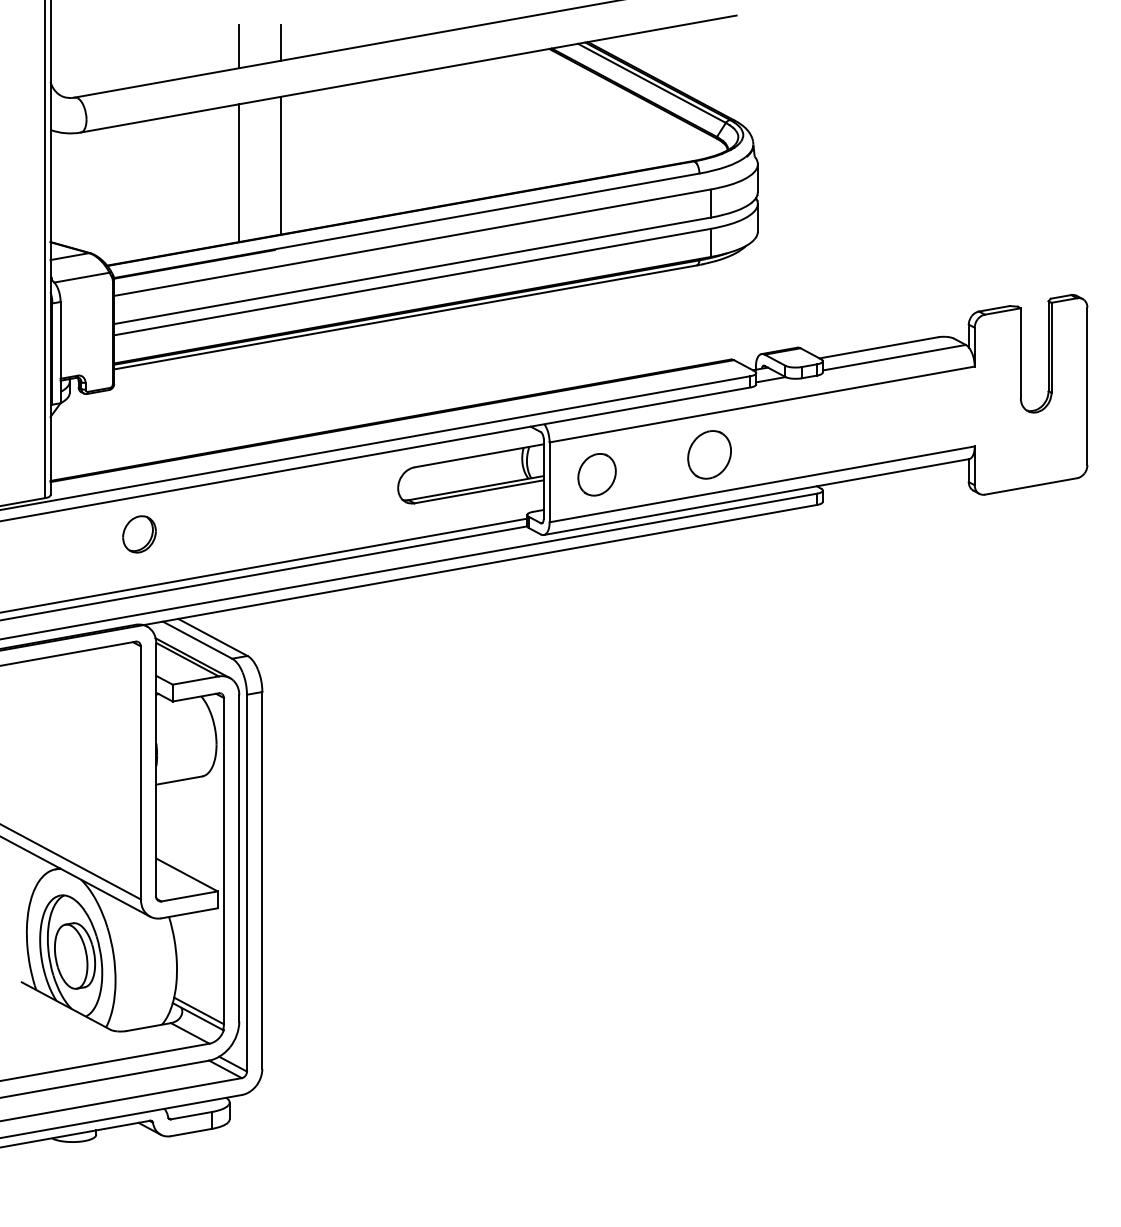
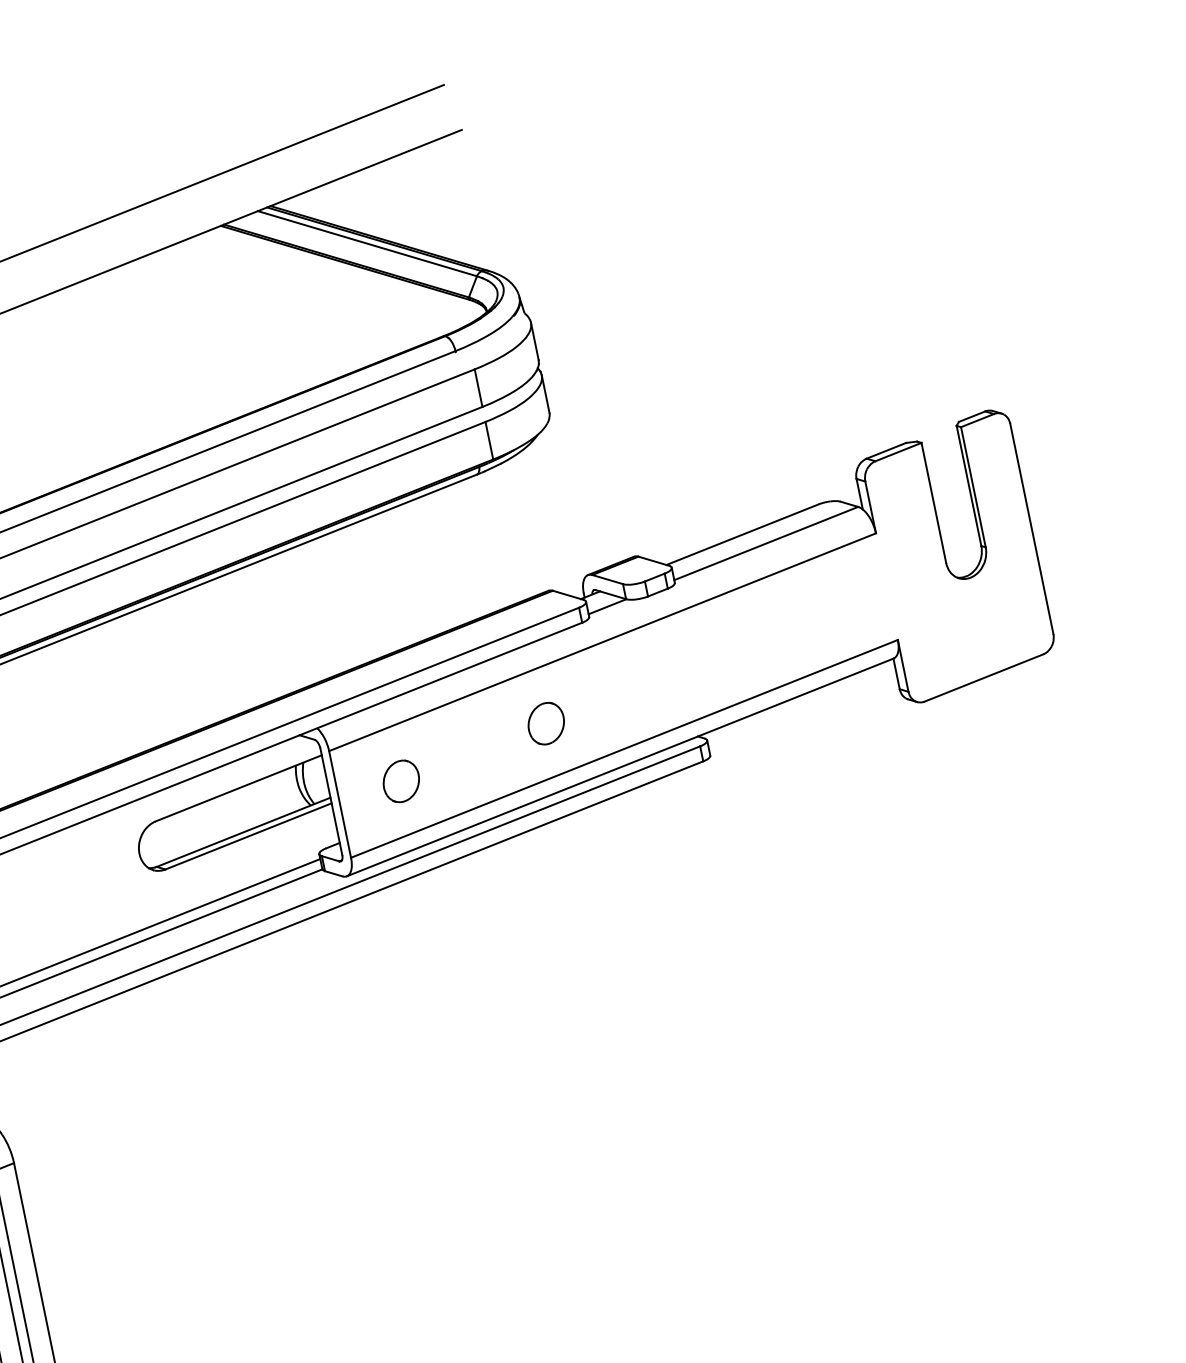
part: (709, 454) -> (545, 723), size x0.62
part: (596, 474) -> (400, 781), size x0.71

